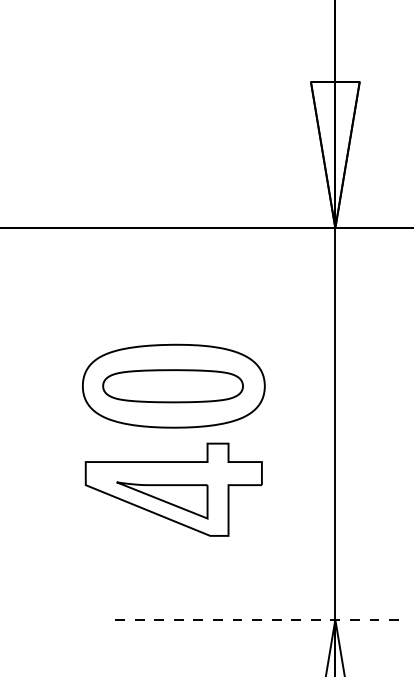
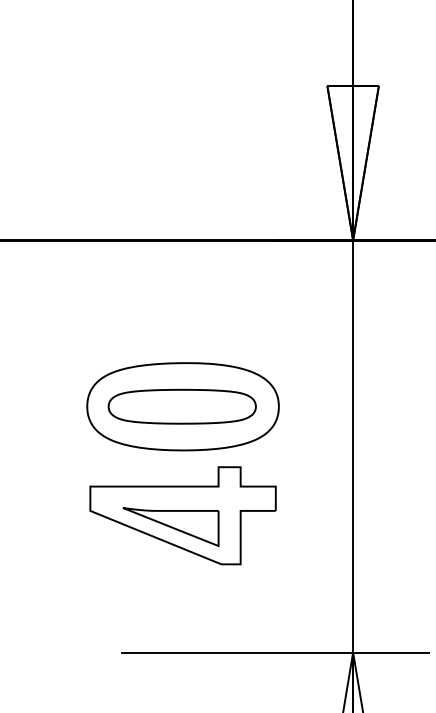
line: (261, 619) -> (275, 652), dashed -> solid

